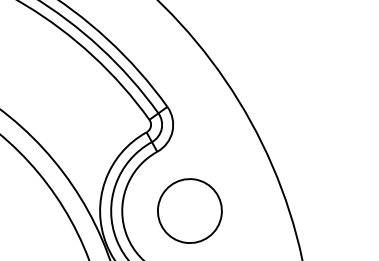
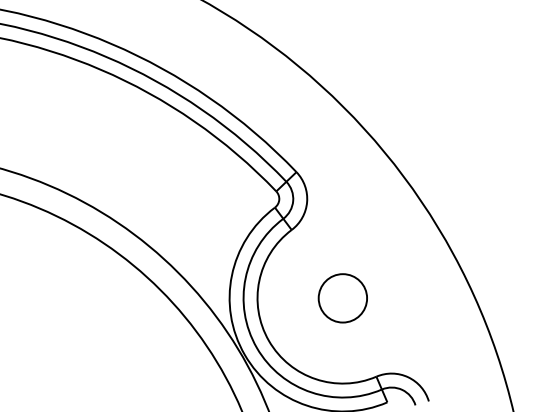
circle: (189, 211) -> (342, 298), size x0.6

